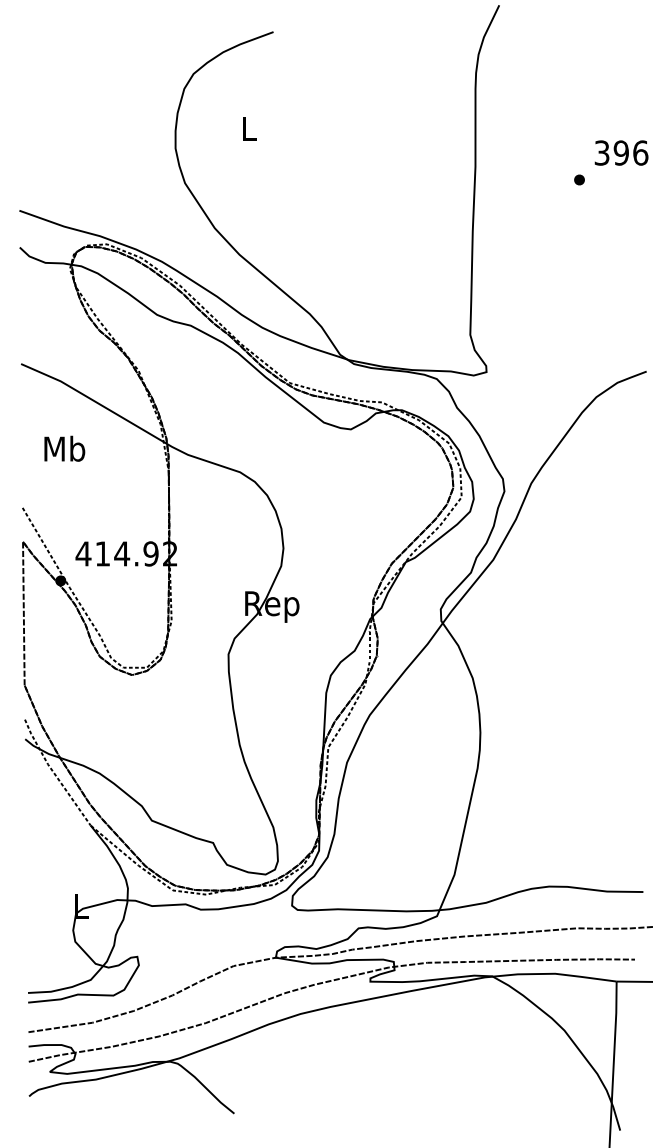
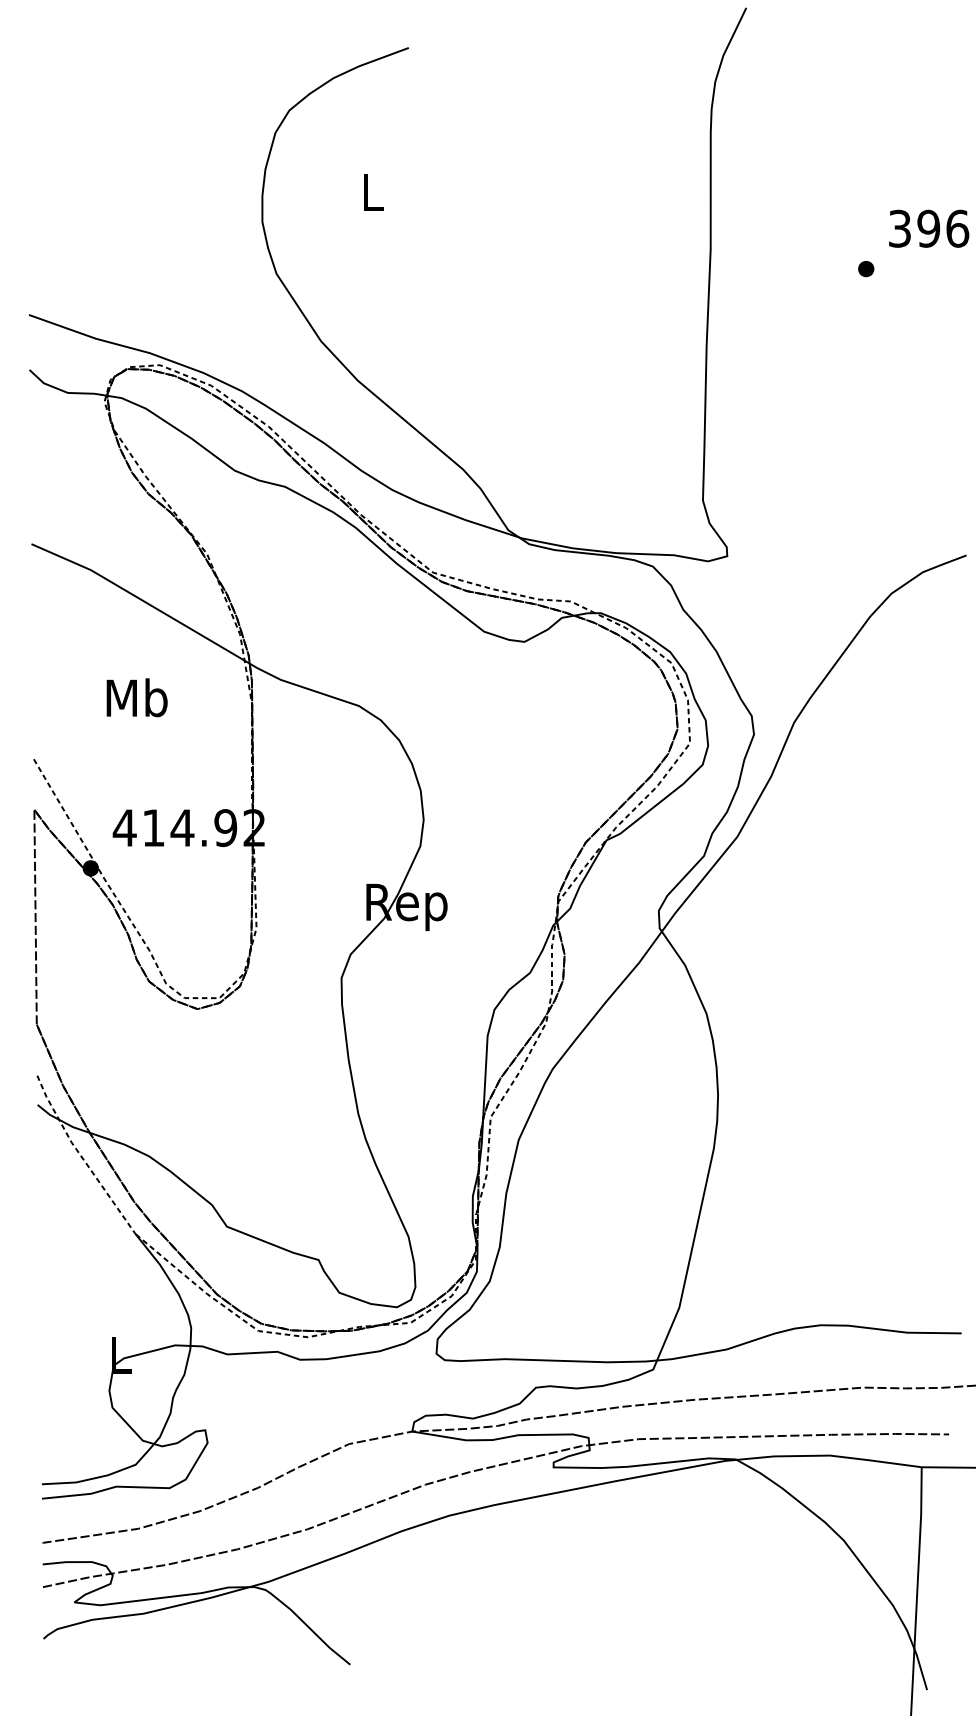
text: (64, 448) -> (136, 697), moved

